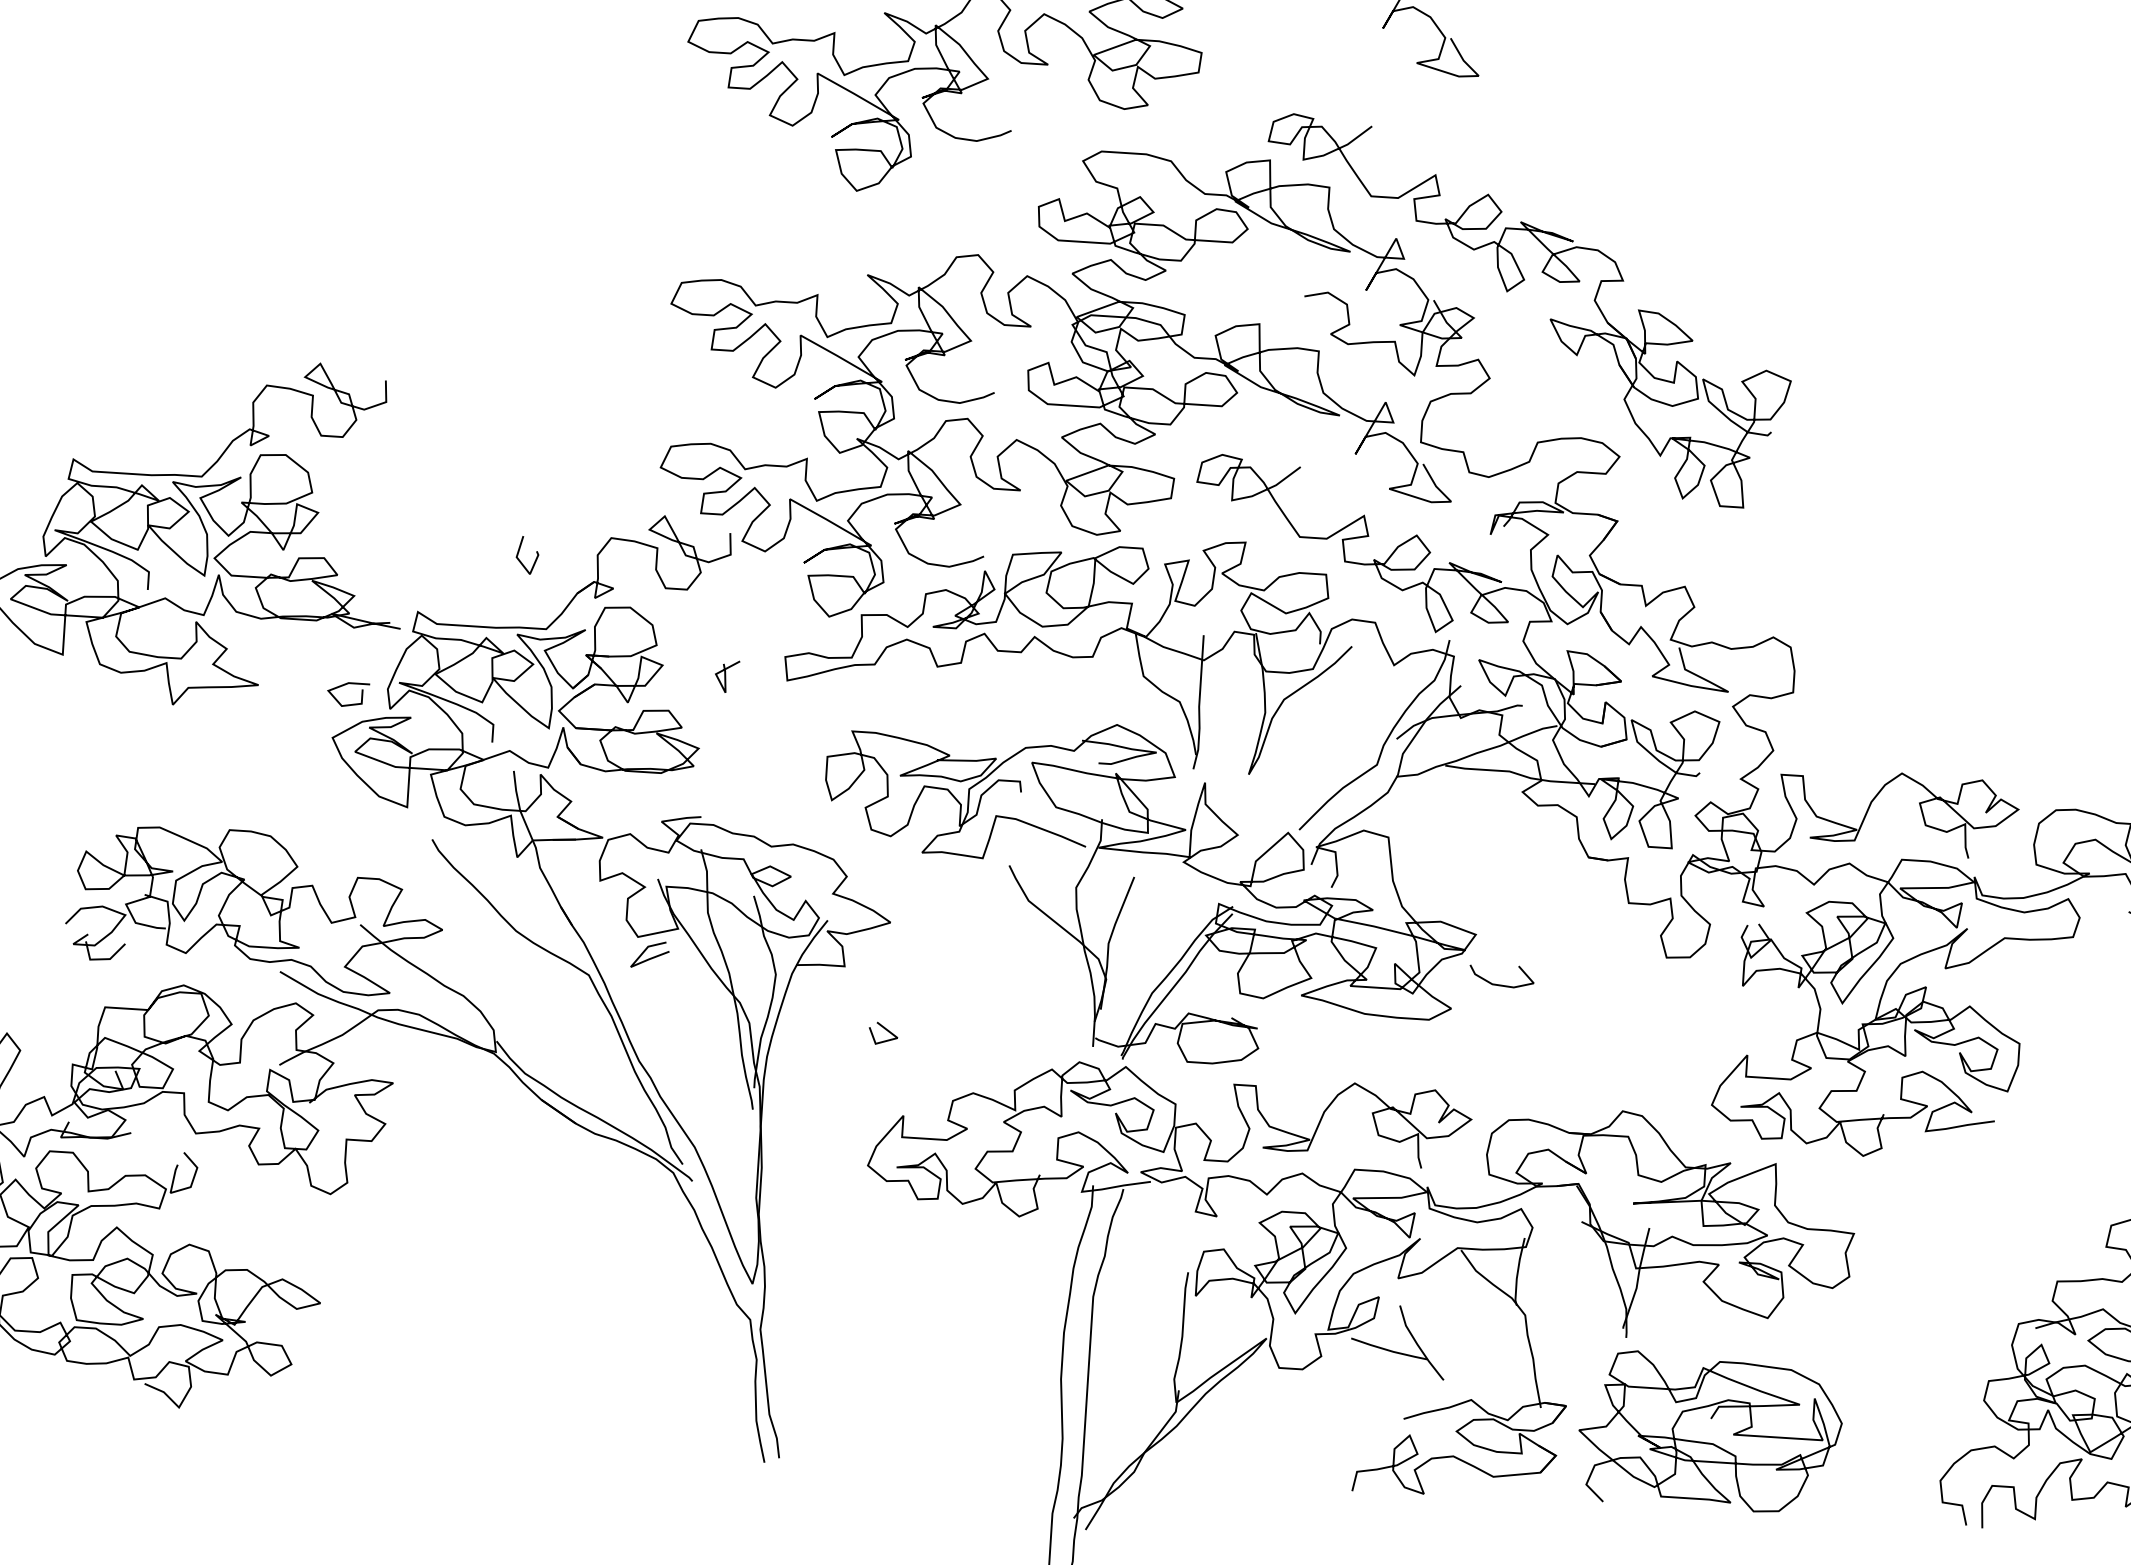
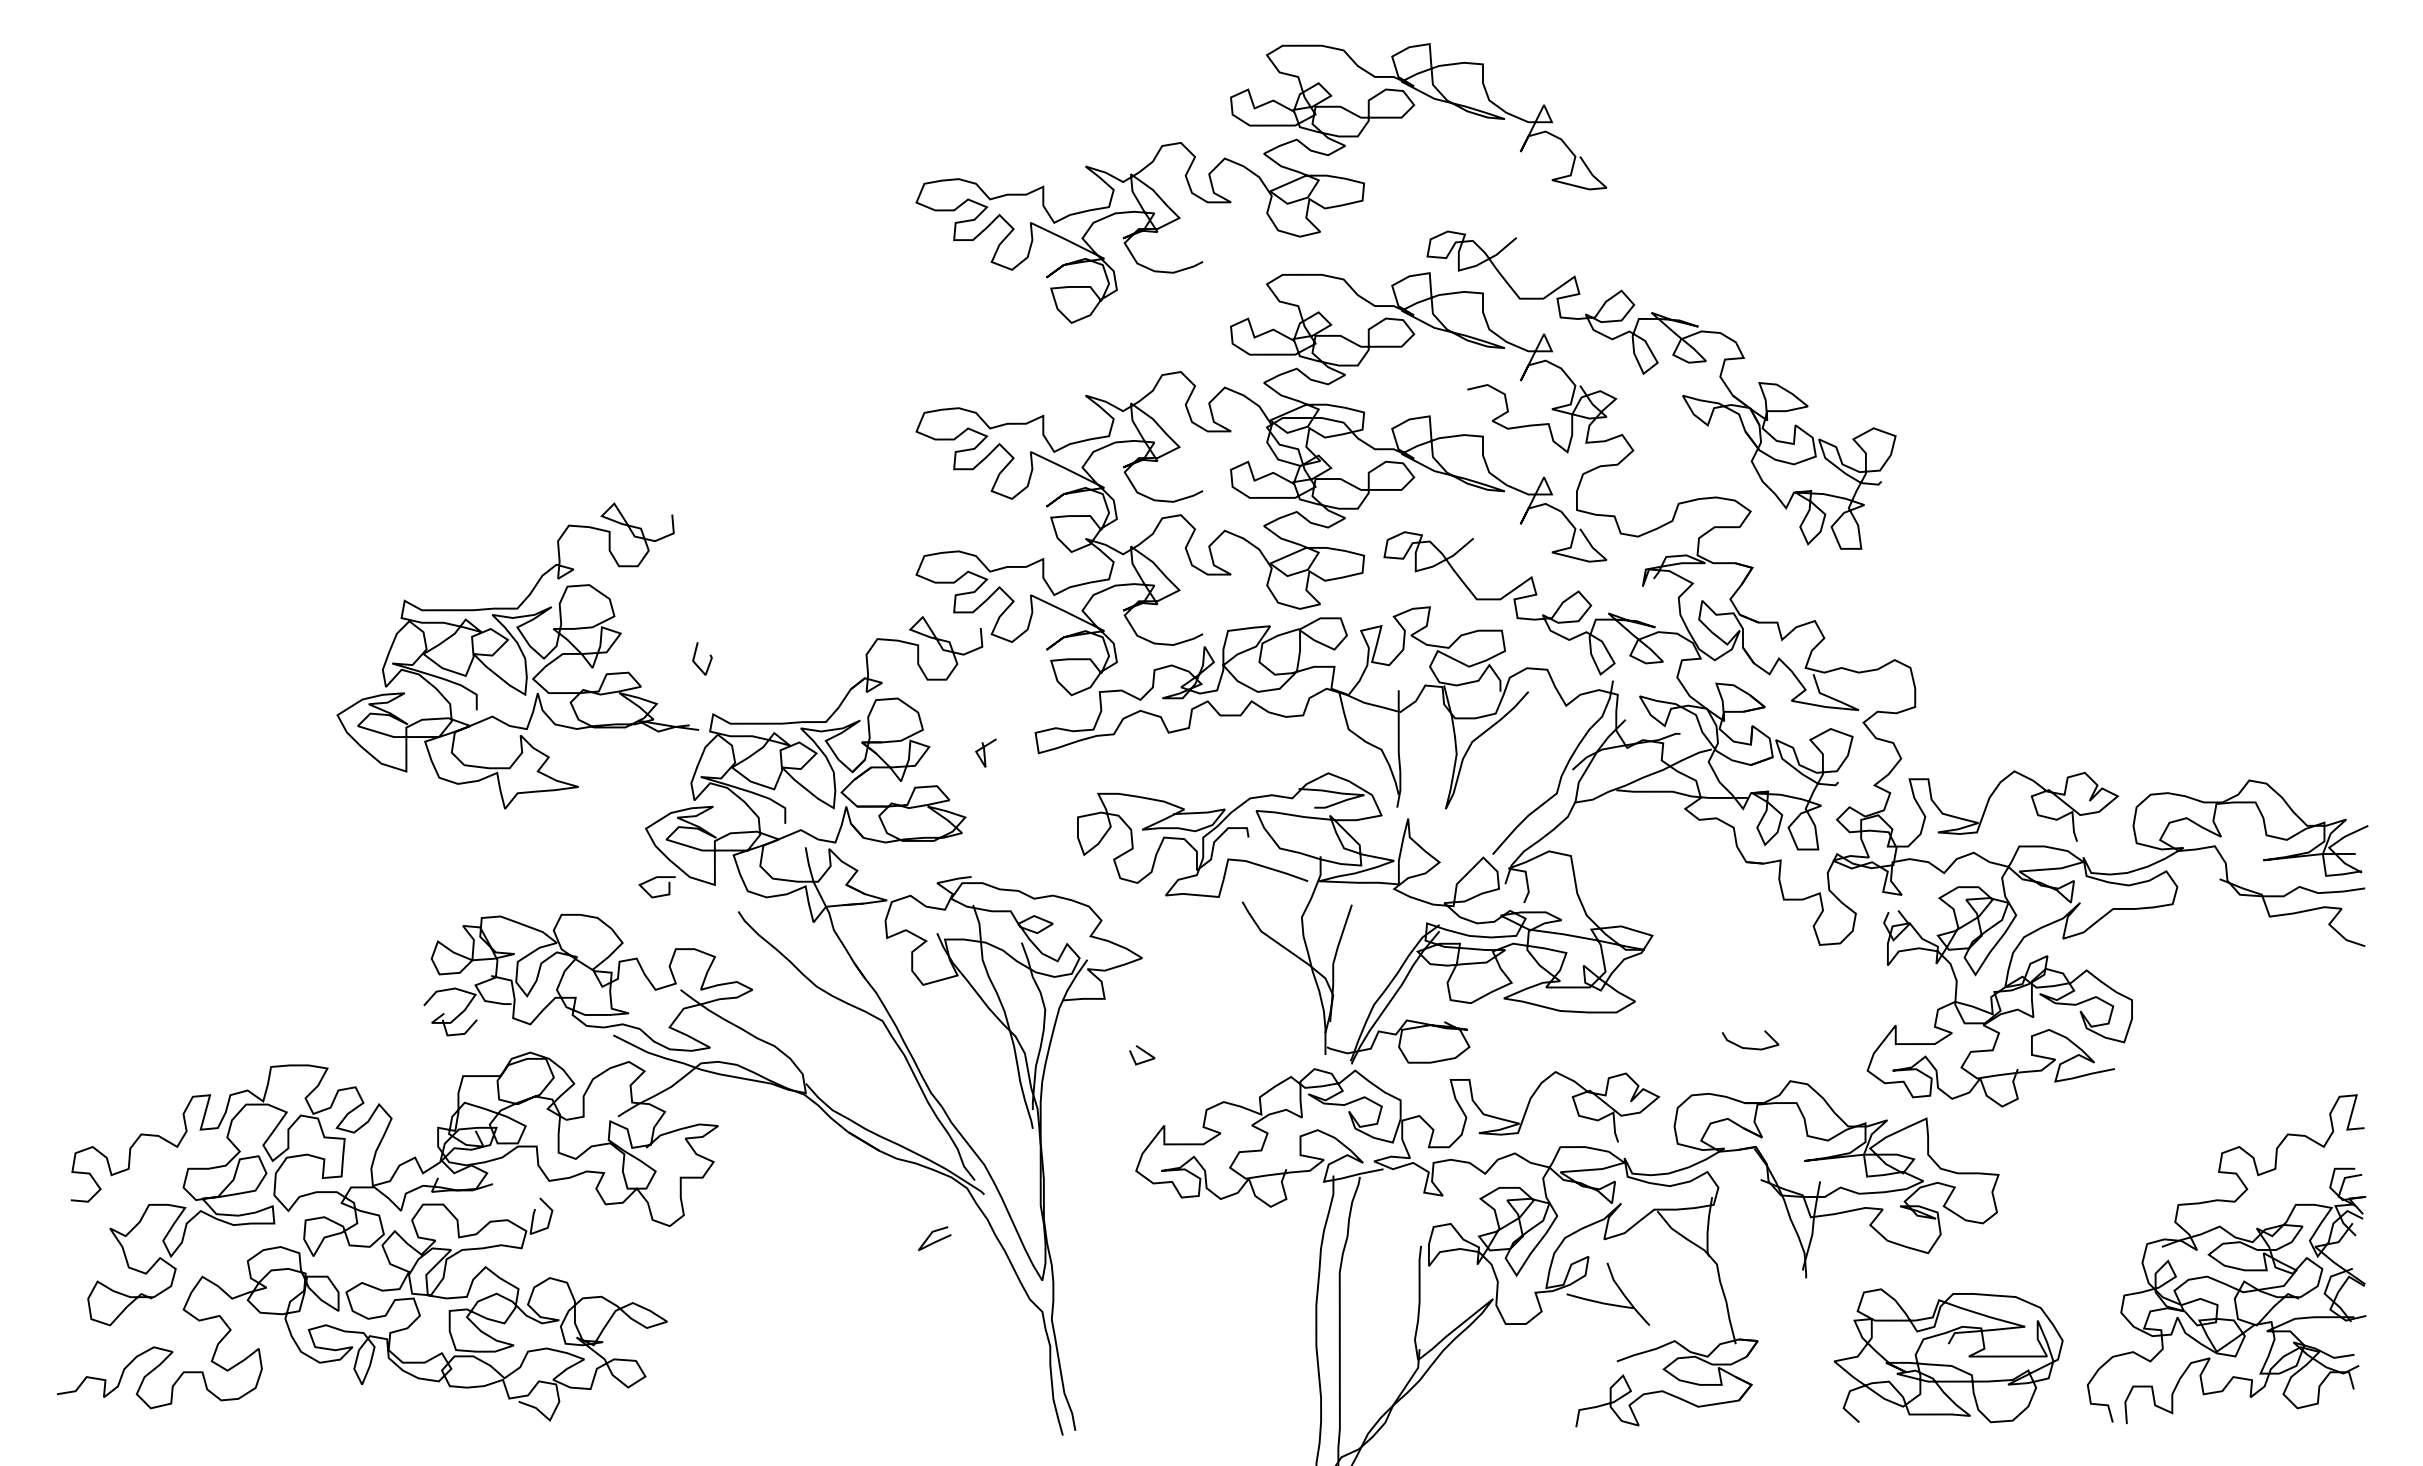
line: (519, 552) -> (695, 656), moved
curve: (346, 704) -> (656, 895), moved
line: (652, 956) -> (936, 1240), moved
curve: (1501, 984) -> (1750, 1047), moved
curve: (1709, 1442) -> (1948, 1364), moved

